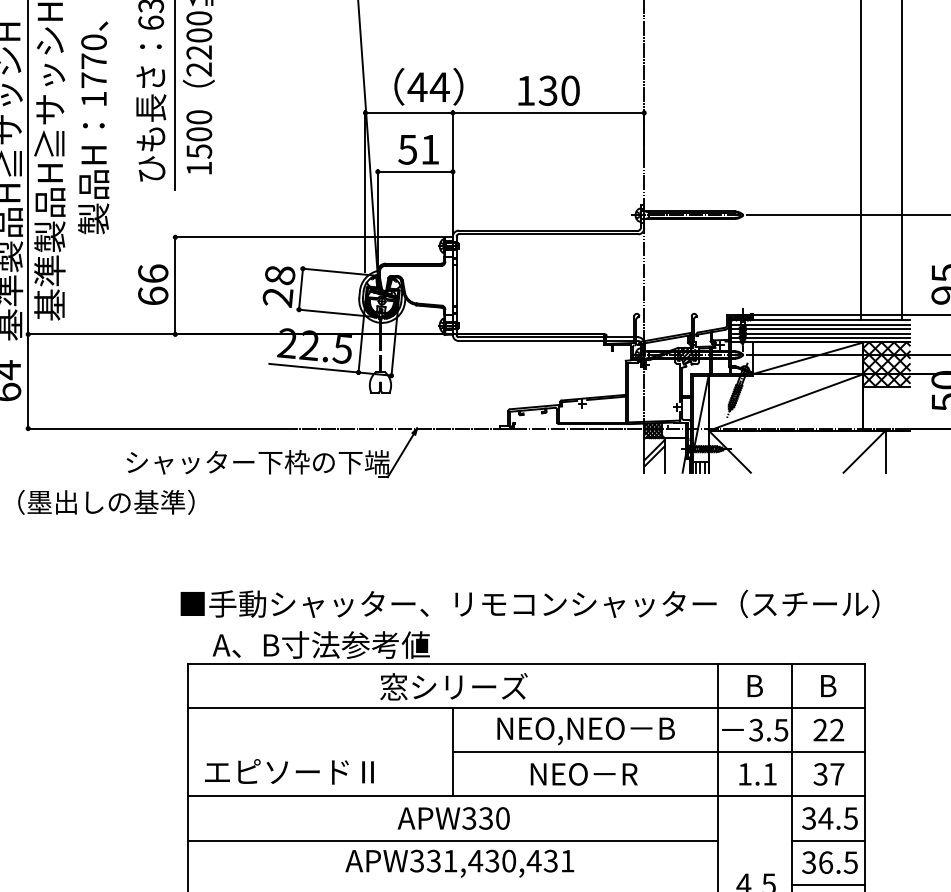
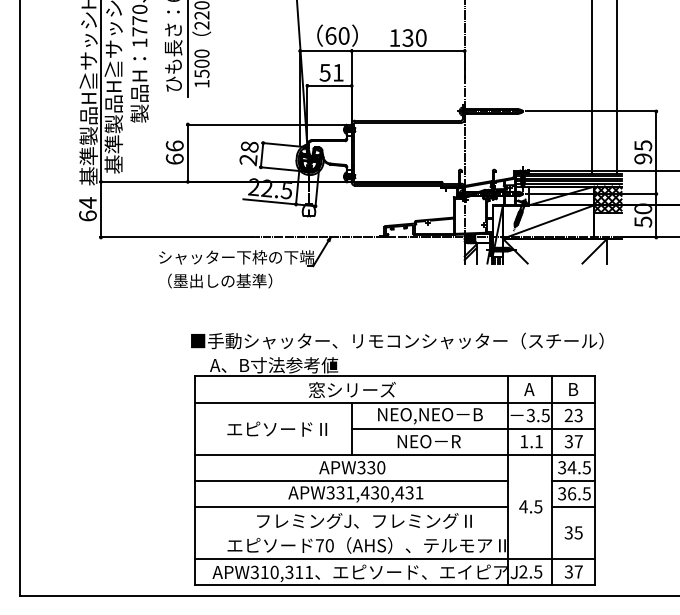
text: (428, 86) -> (337, 35), 44 -> 60
text: (106, 501) -> (220, 280), moved
text: (753, 686) -> (529, 389), B -> A
text: (836, 730) -> (578, 415), 22 -> 23
text: (289, 770) -> (277, 428), moved
line: (452, 884) -> (351, 506), added

